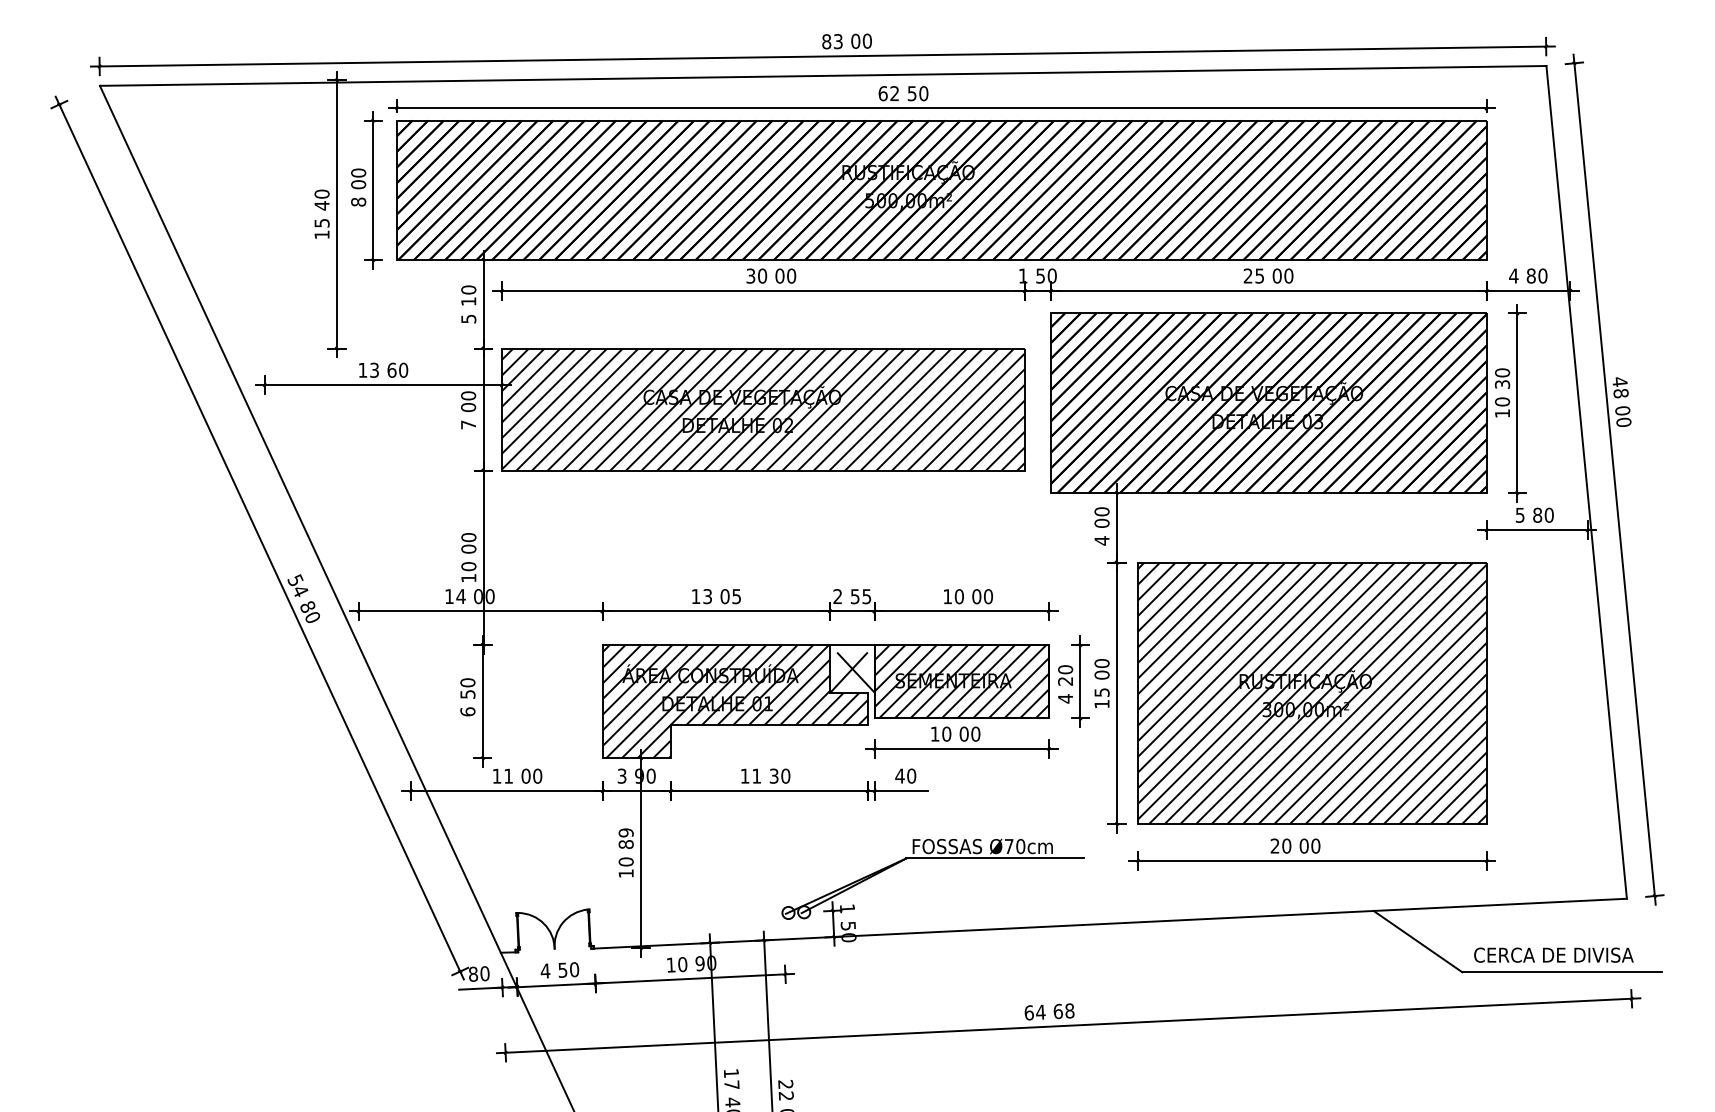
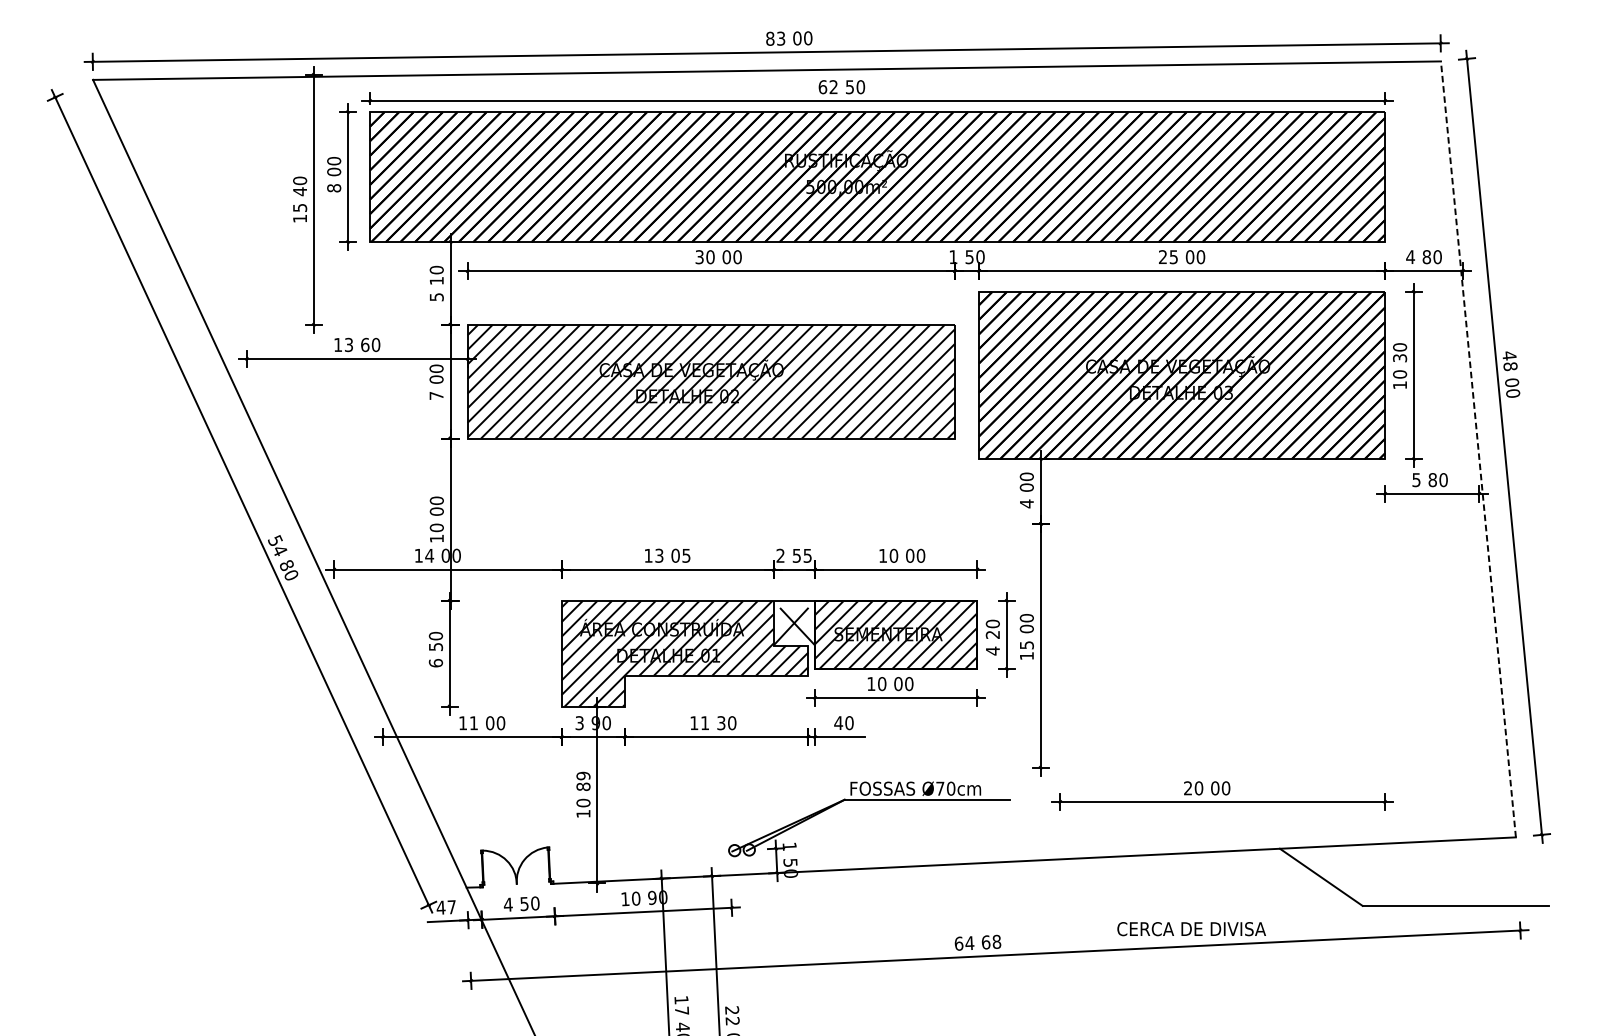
line: (1586, 481) -> (1478, 448), solid -> dashed
part: (1312, 693) -> (1222, 646), removed
text: (1553, 954) -> (1191, 928), moved
text: (478, 973) -> (445, 907), 80 -> 47

